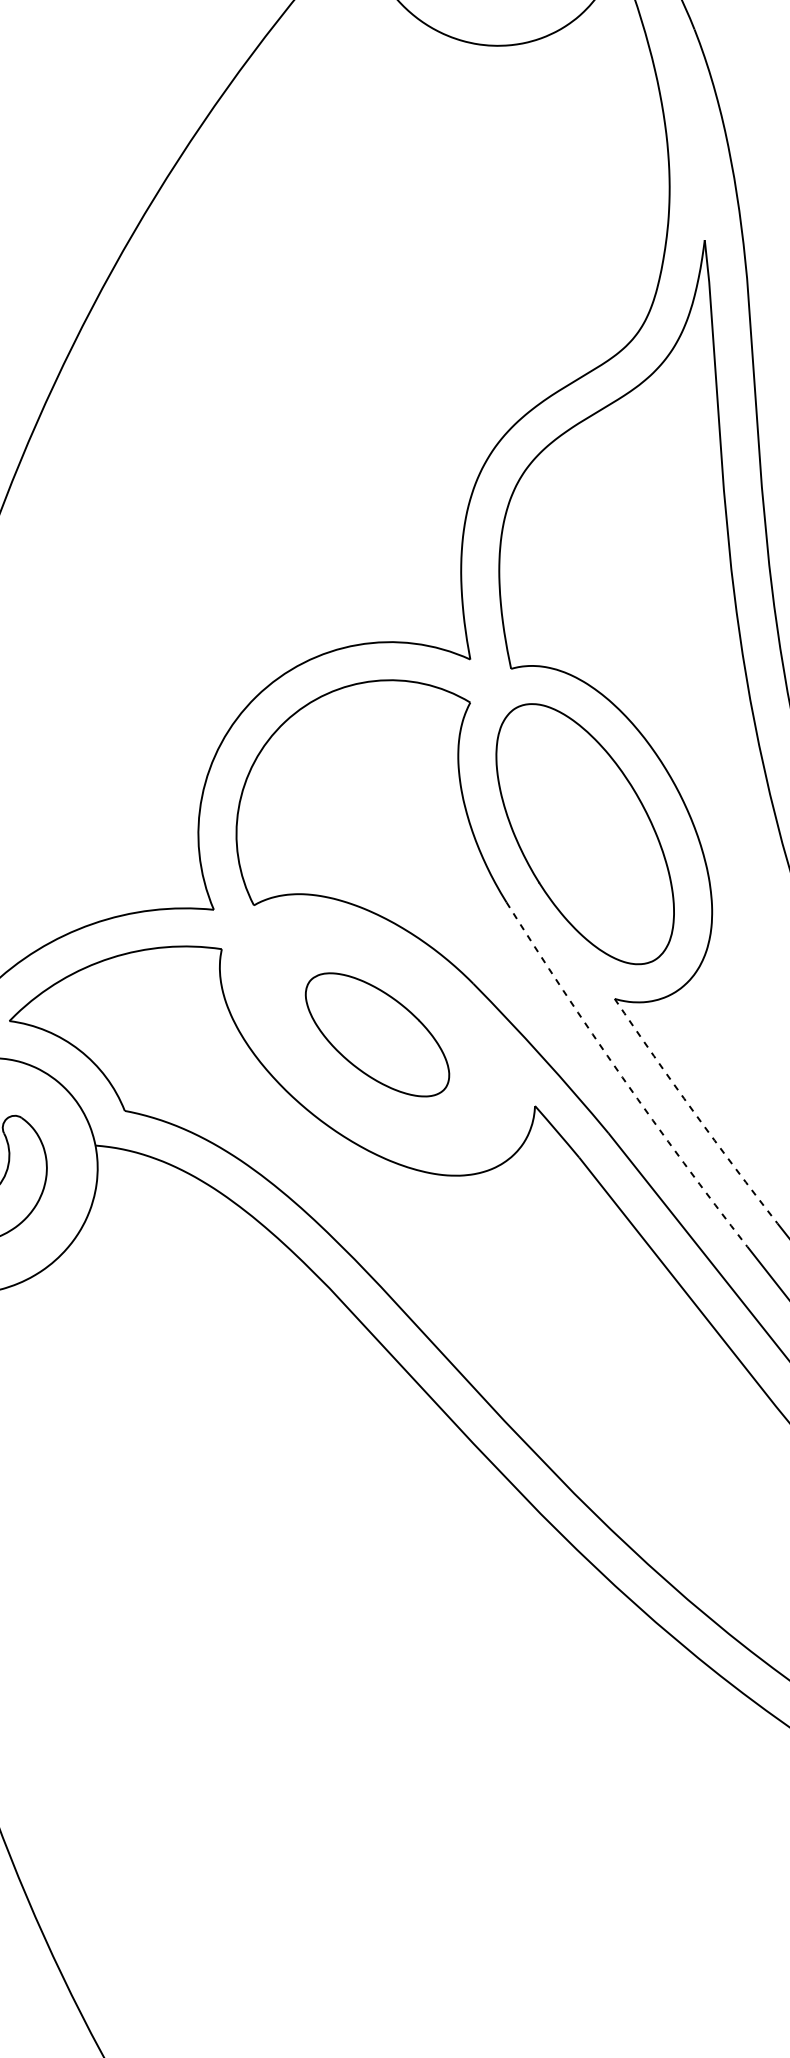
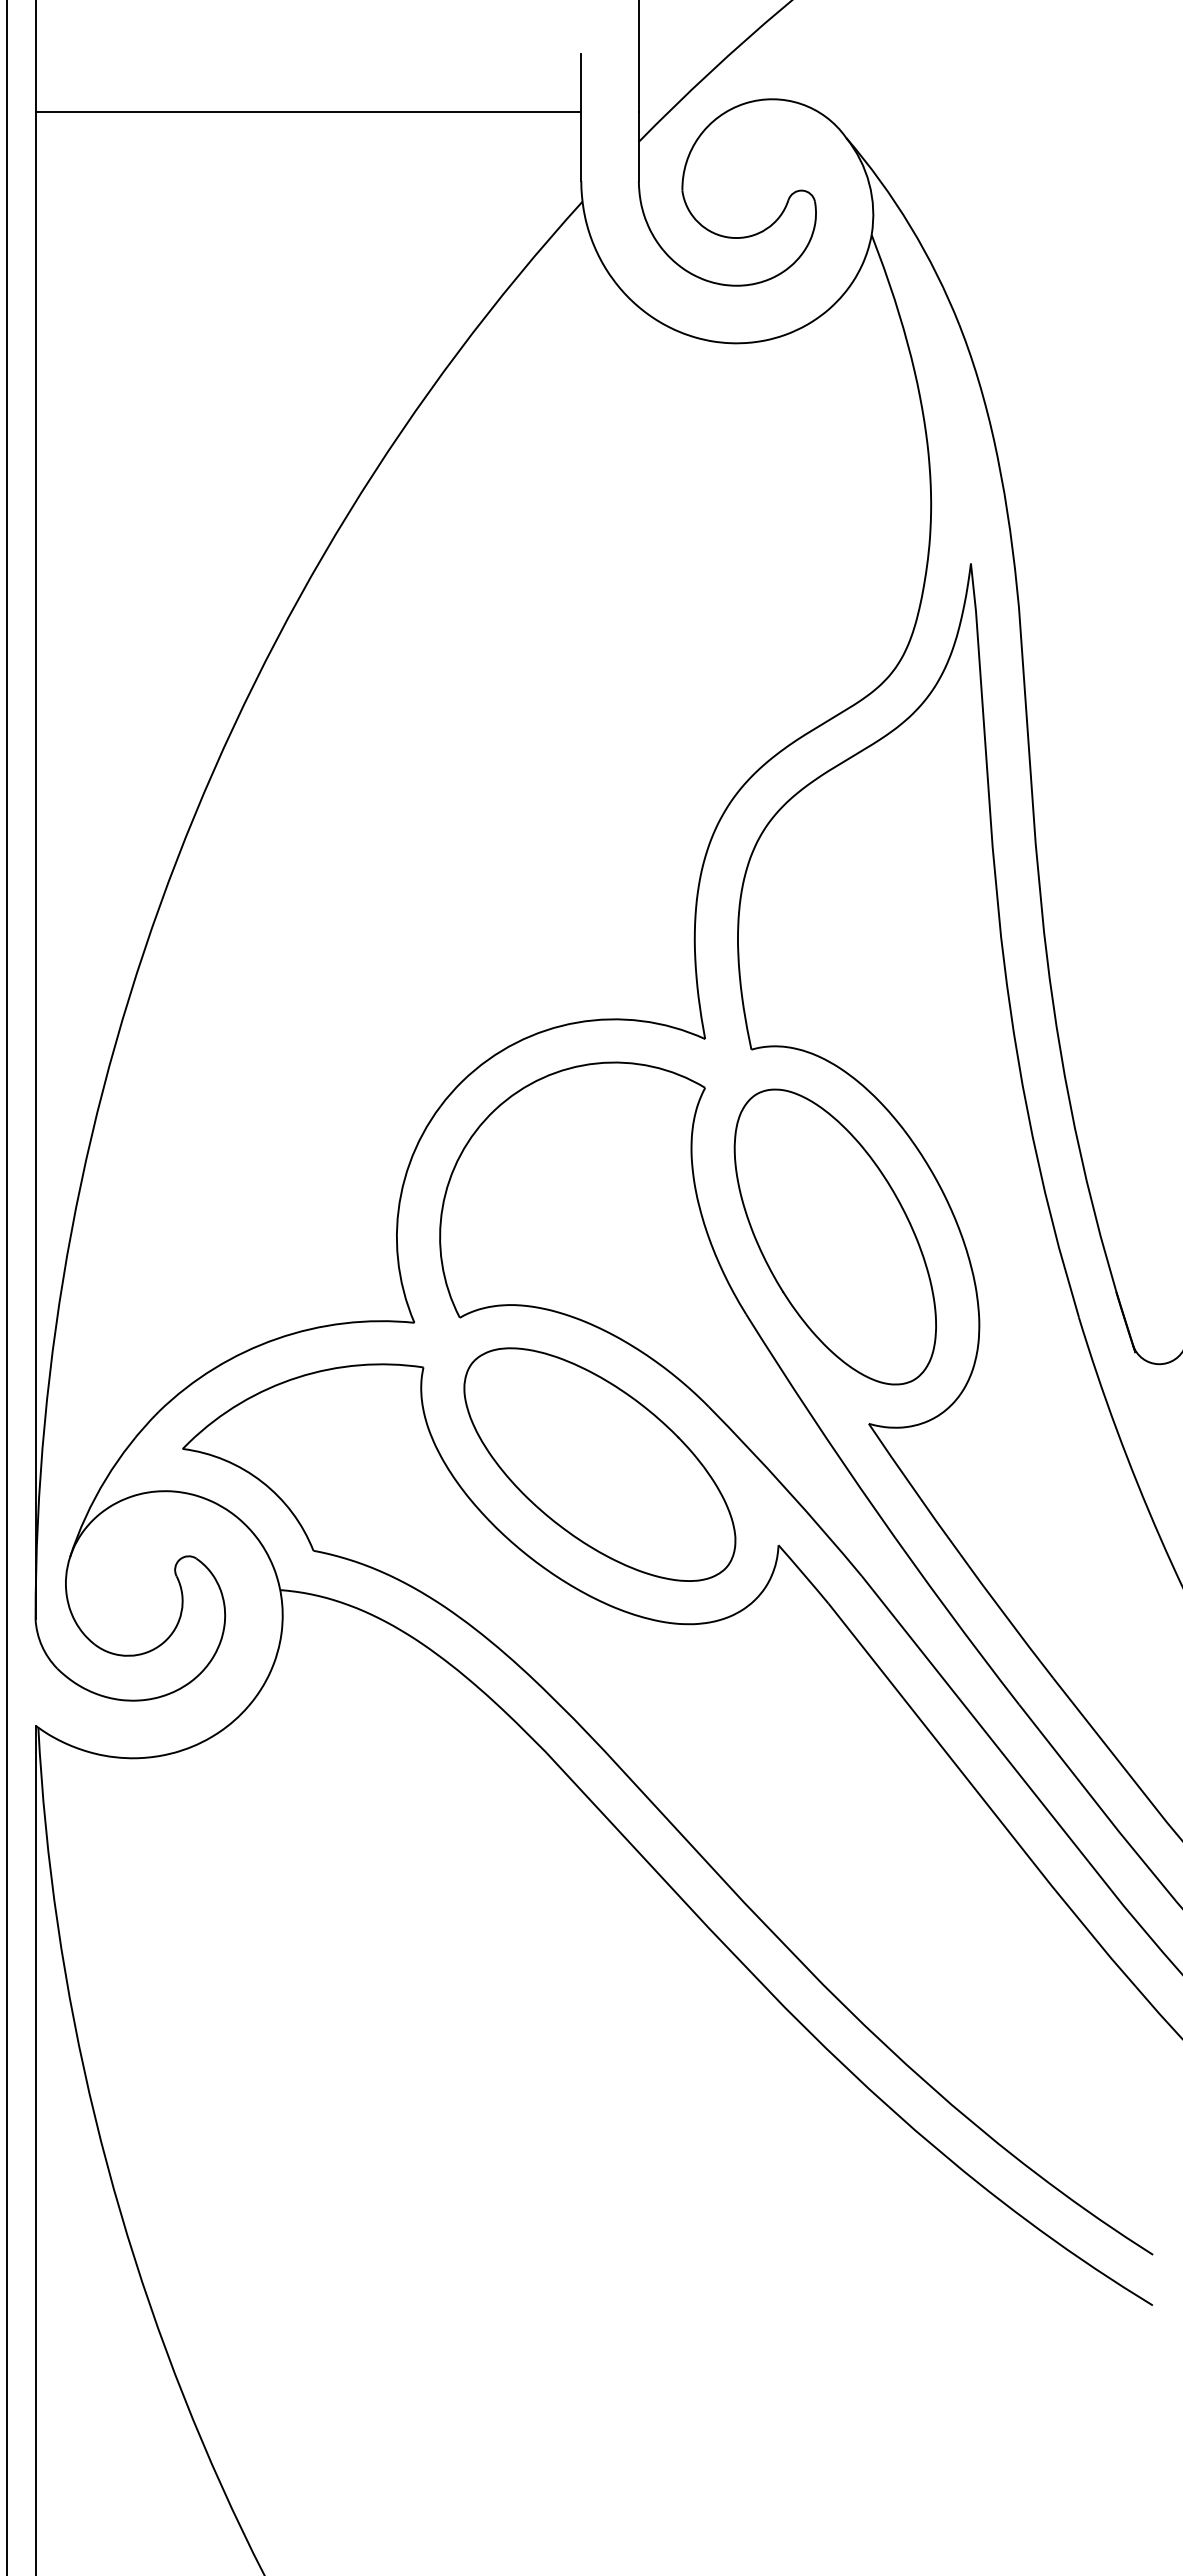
part: (377, 1034) -> (599, 1464), size x1.67
arc: (622, 1078) -> (877, 1513), dashed -> solid
arc: (693, 1112) -> (958, 1552), dashed -> solid

